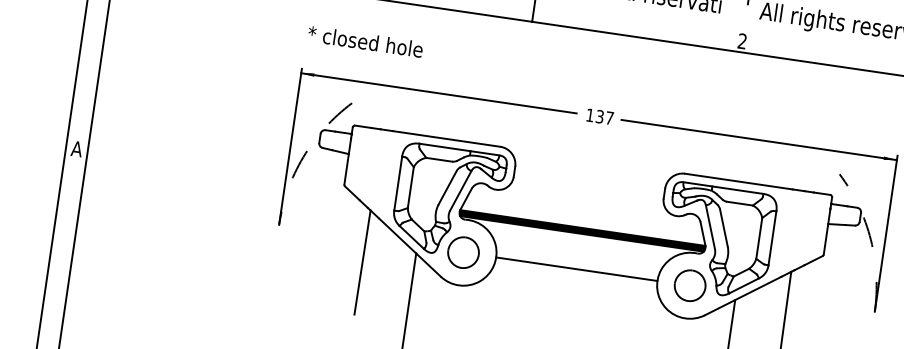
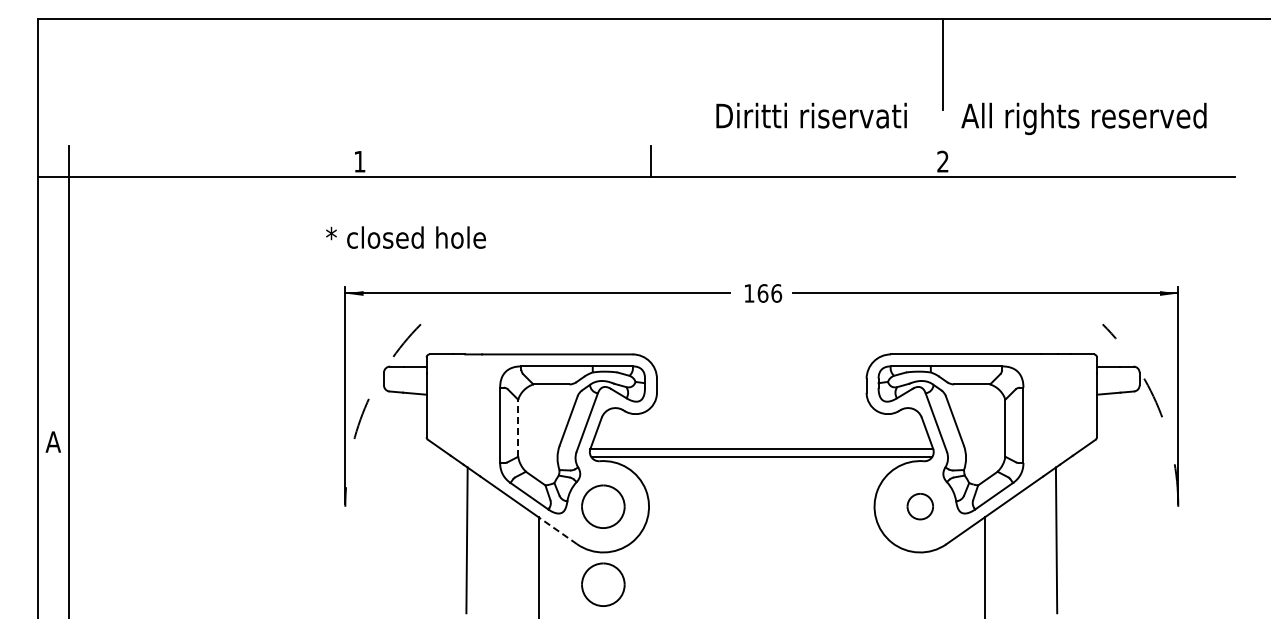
text: (365, 41) -> (405, 237), moved
text: (604, 117) -> (769, 293), 137 -> 166
line: (411, 187) -> (518, 428), solid -> dashed
fill: (582, 231) -> (761, 453), removed
line: (428, 264) -> (557, 530), solid -> dashed
line: (576, 268) -> (761, 506), removed
part: (690, 285) -> (920, 506), size x0.6
part: (455, 308) -> (603, 584), added

